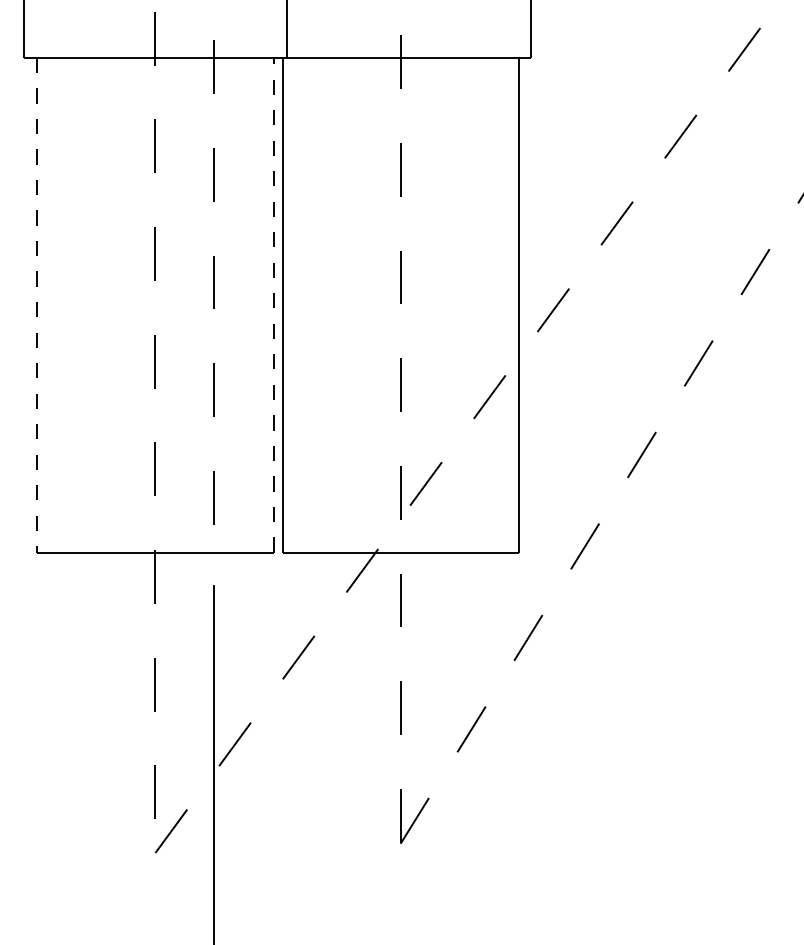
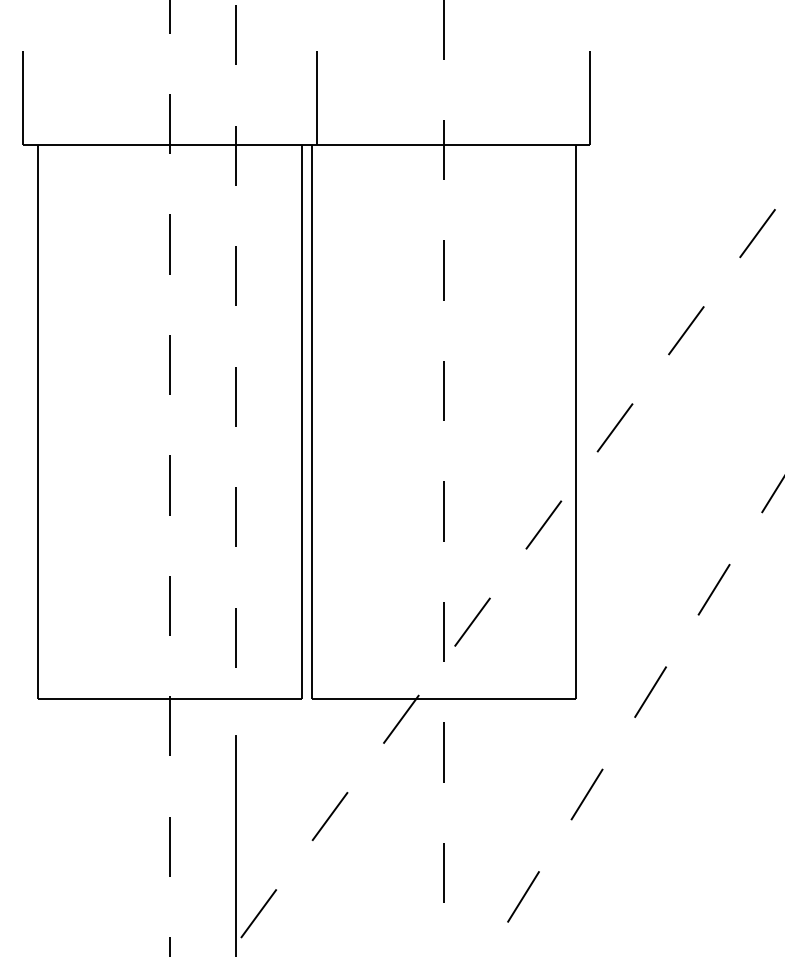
line: (273, 304) -> (301, 421), dashed -> solid
line: (37, 305) -> (37, 422), dashed -> solid

